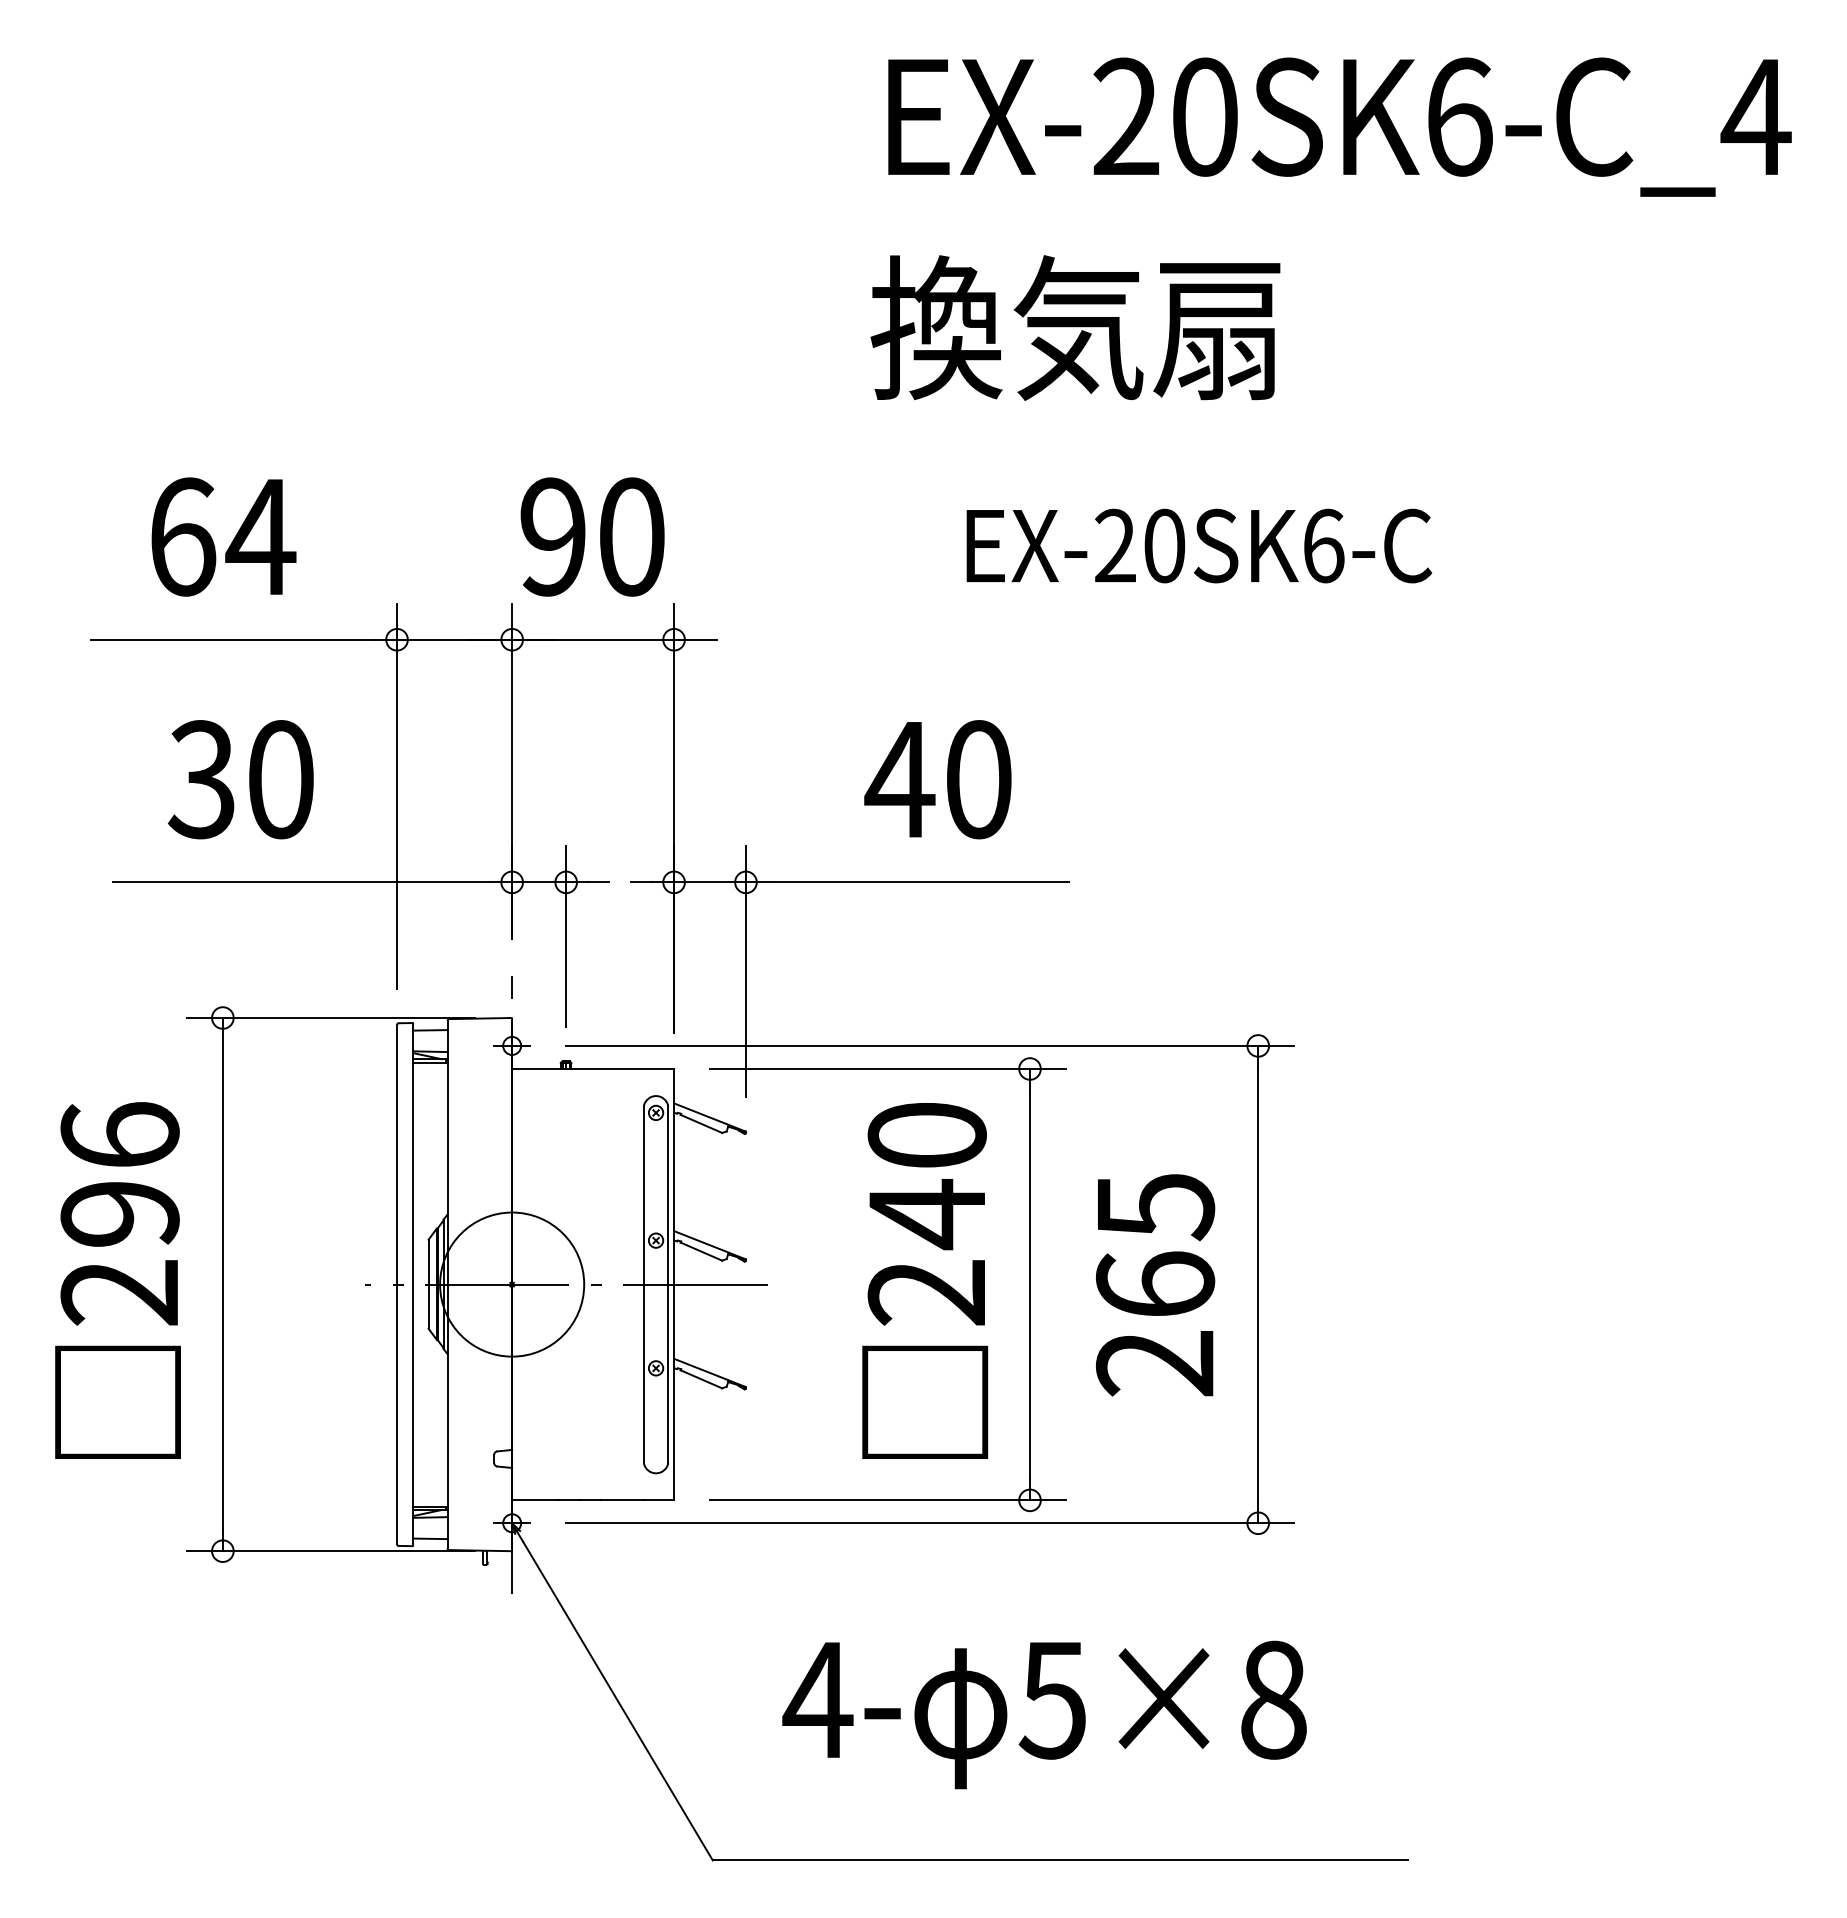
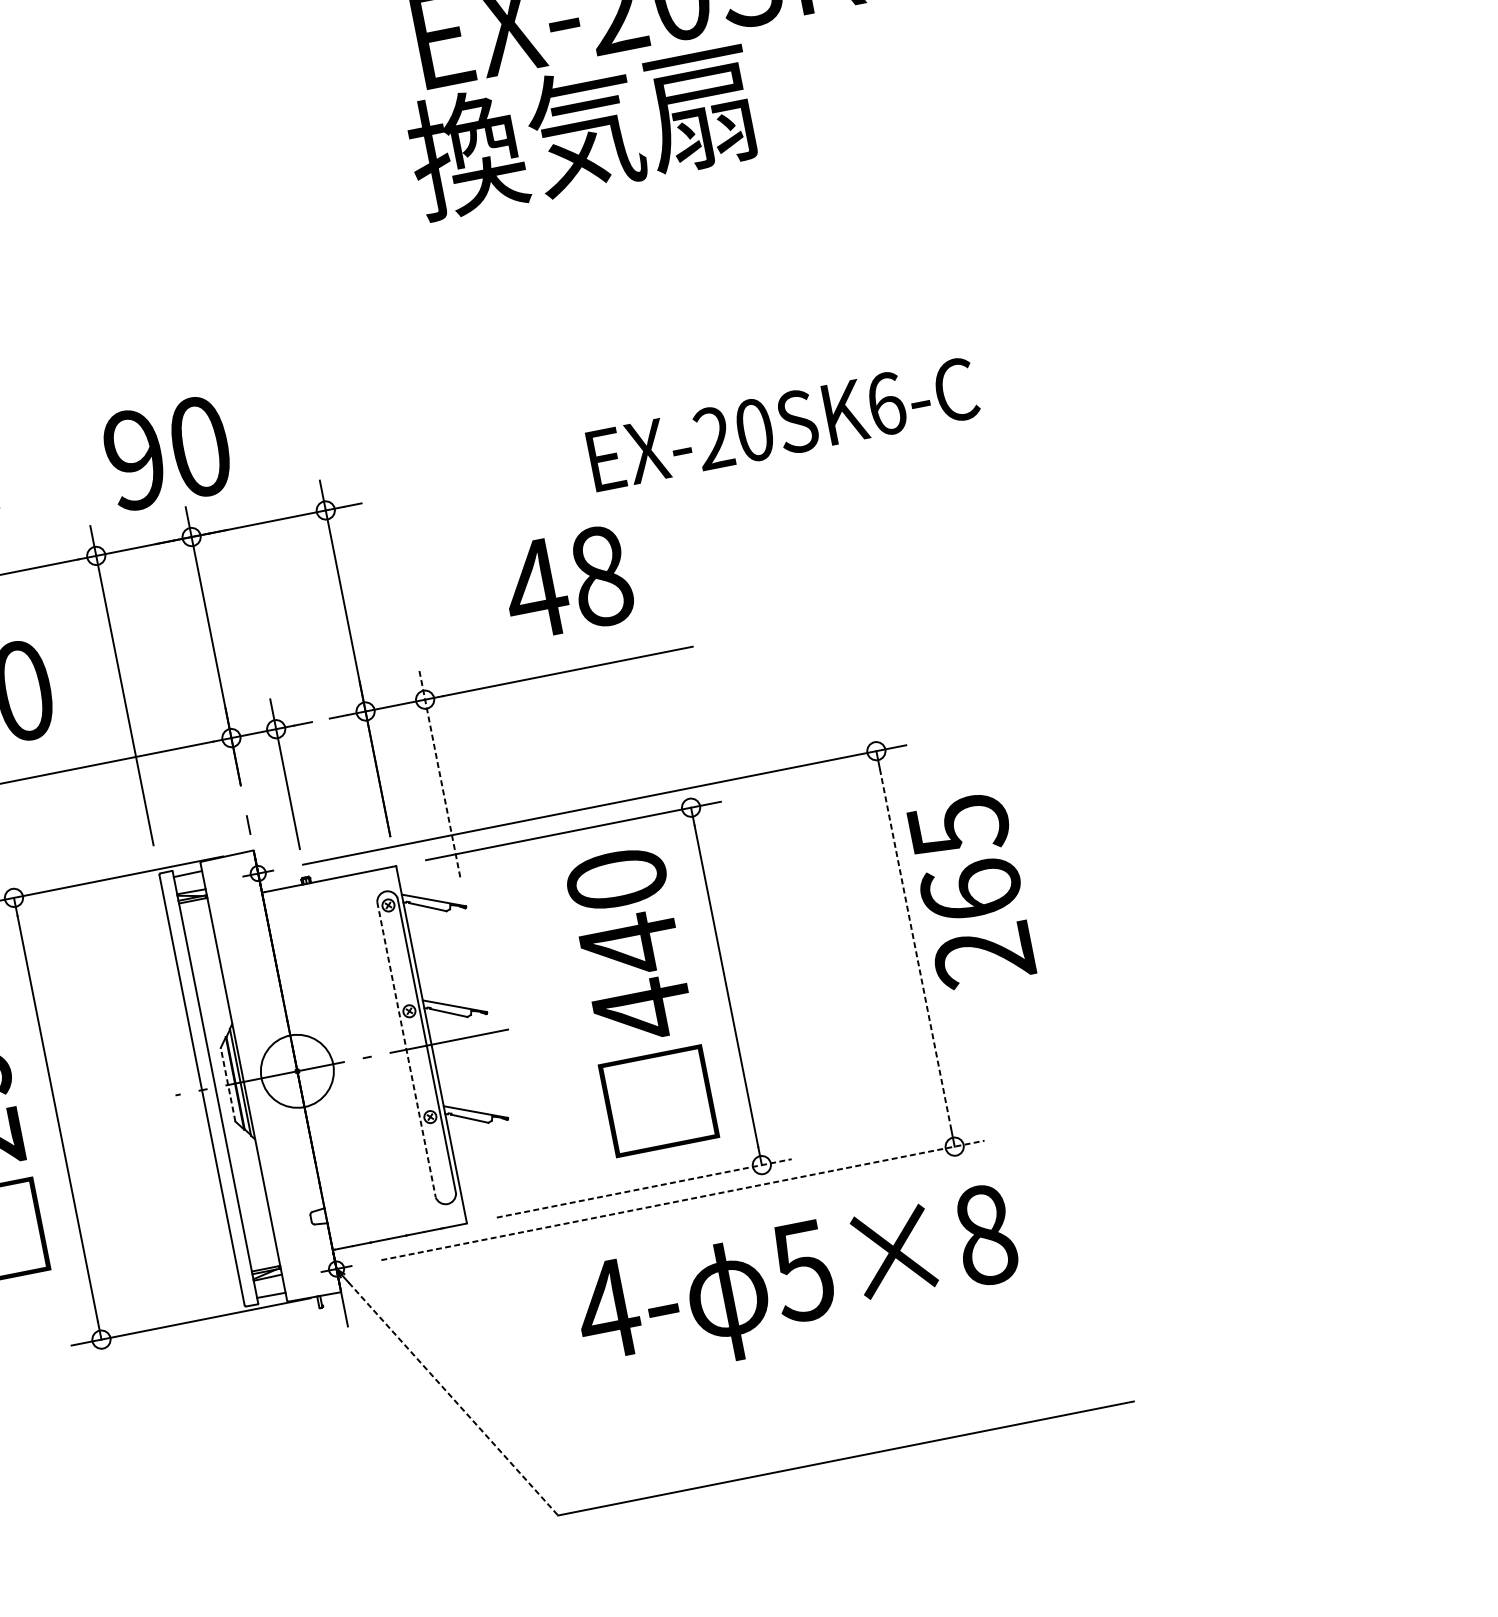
text: (1075, 327) -> (582, 130), moved
text: (592, 536) -> (167, 452), moved
text: (1199, 545) -> (783, 423), moved
text: (978, 779) -> (600, 576), 40 -> 48
line: (745, 971) -> (439, 773), solid -> dashed
line: (428, 1283) -> (227, 1084), solid -> dashed
circle: (512, 1284) -> (297, 1071), size x0.6
line: (643, 1285) -> (406, 1050), solid -> dashed
text: (1155, 1285) -> (971, 891), moved
line: (1258, 1285) -> (915, 949), solid -> dashed
text: (925, 1292) -> (641, 1010), 240 -> 440
line: (888, 1500) -> (644, 1188), solid -> dashed
line: (930, 1523) -> (683, 1200), solid -> dashed
line: (618, 1701) -> (453, 1399), solid -> dashed
text: (1044, 1714) -> (798, 1284), moved

